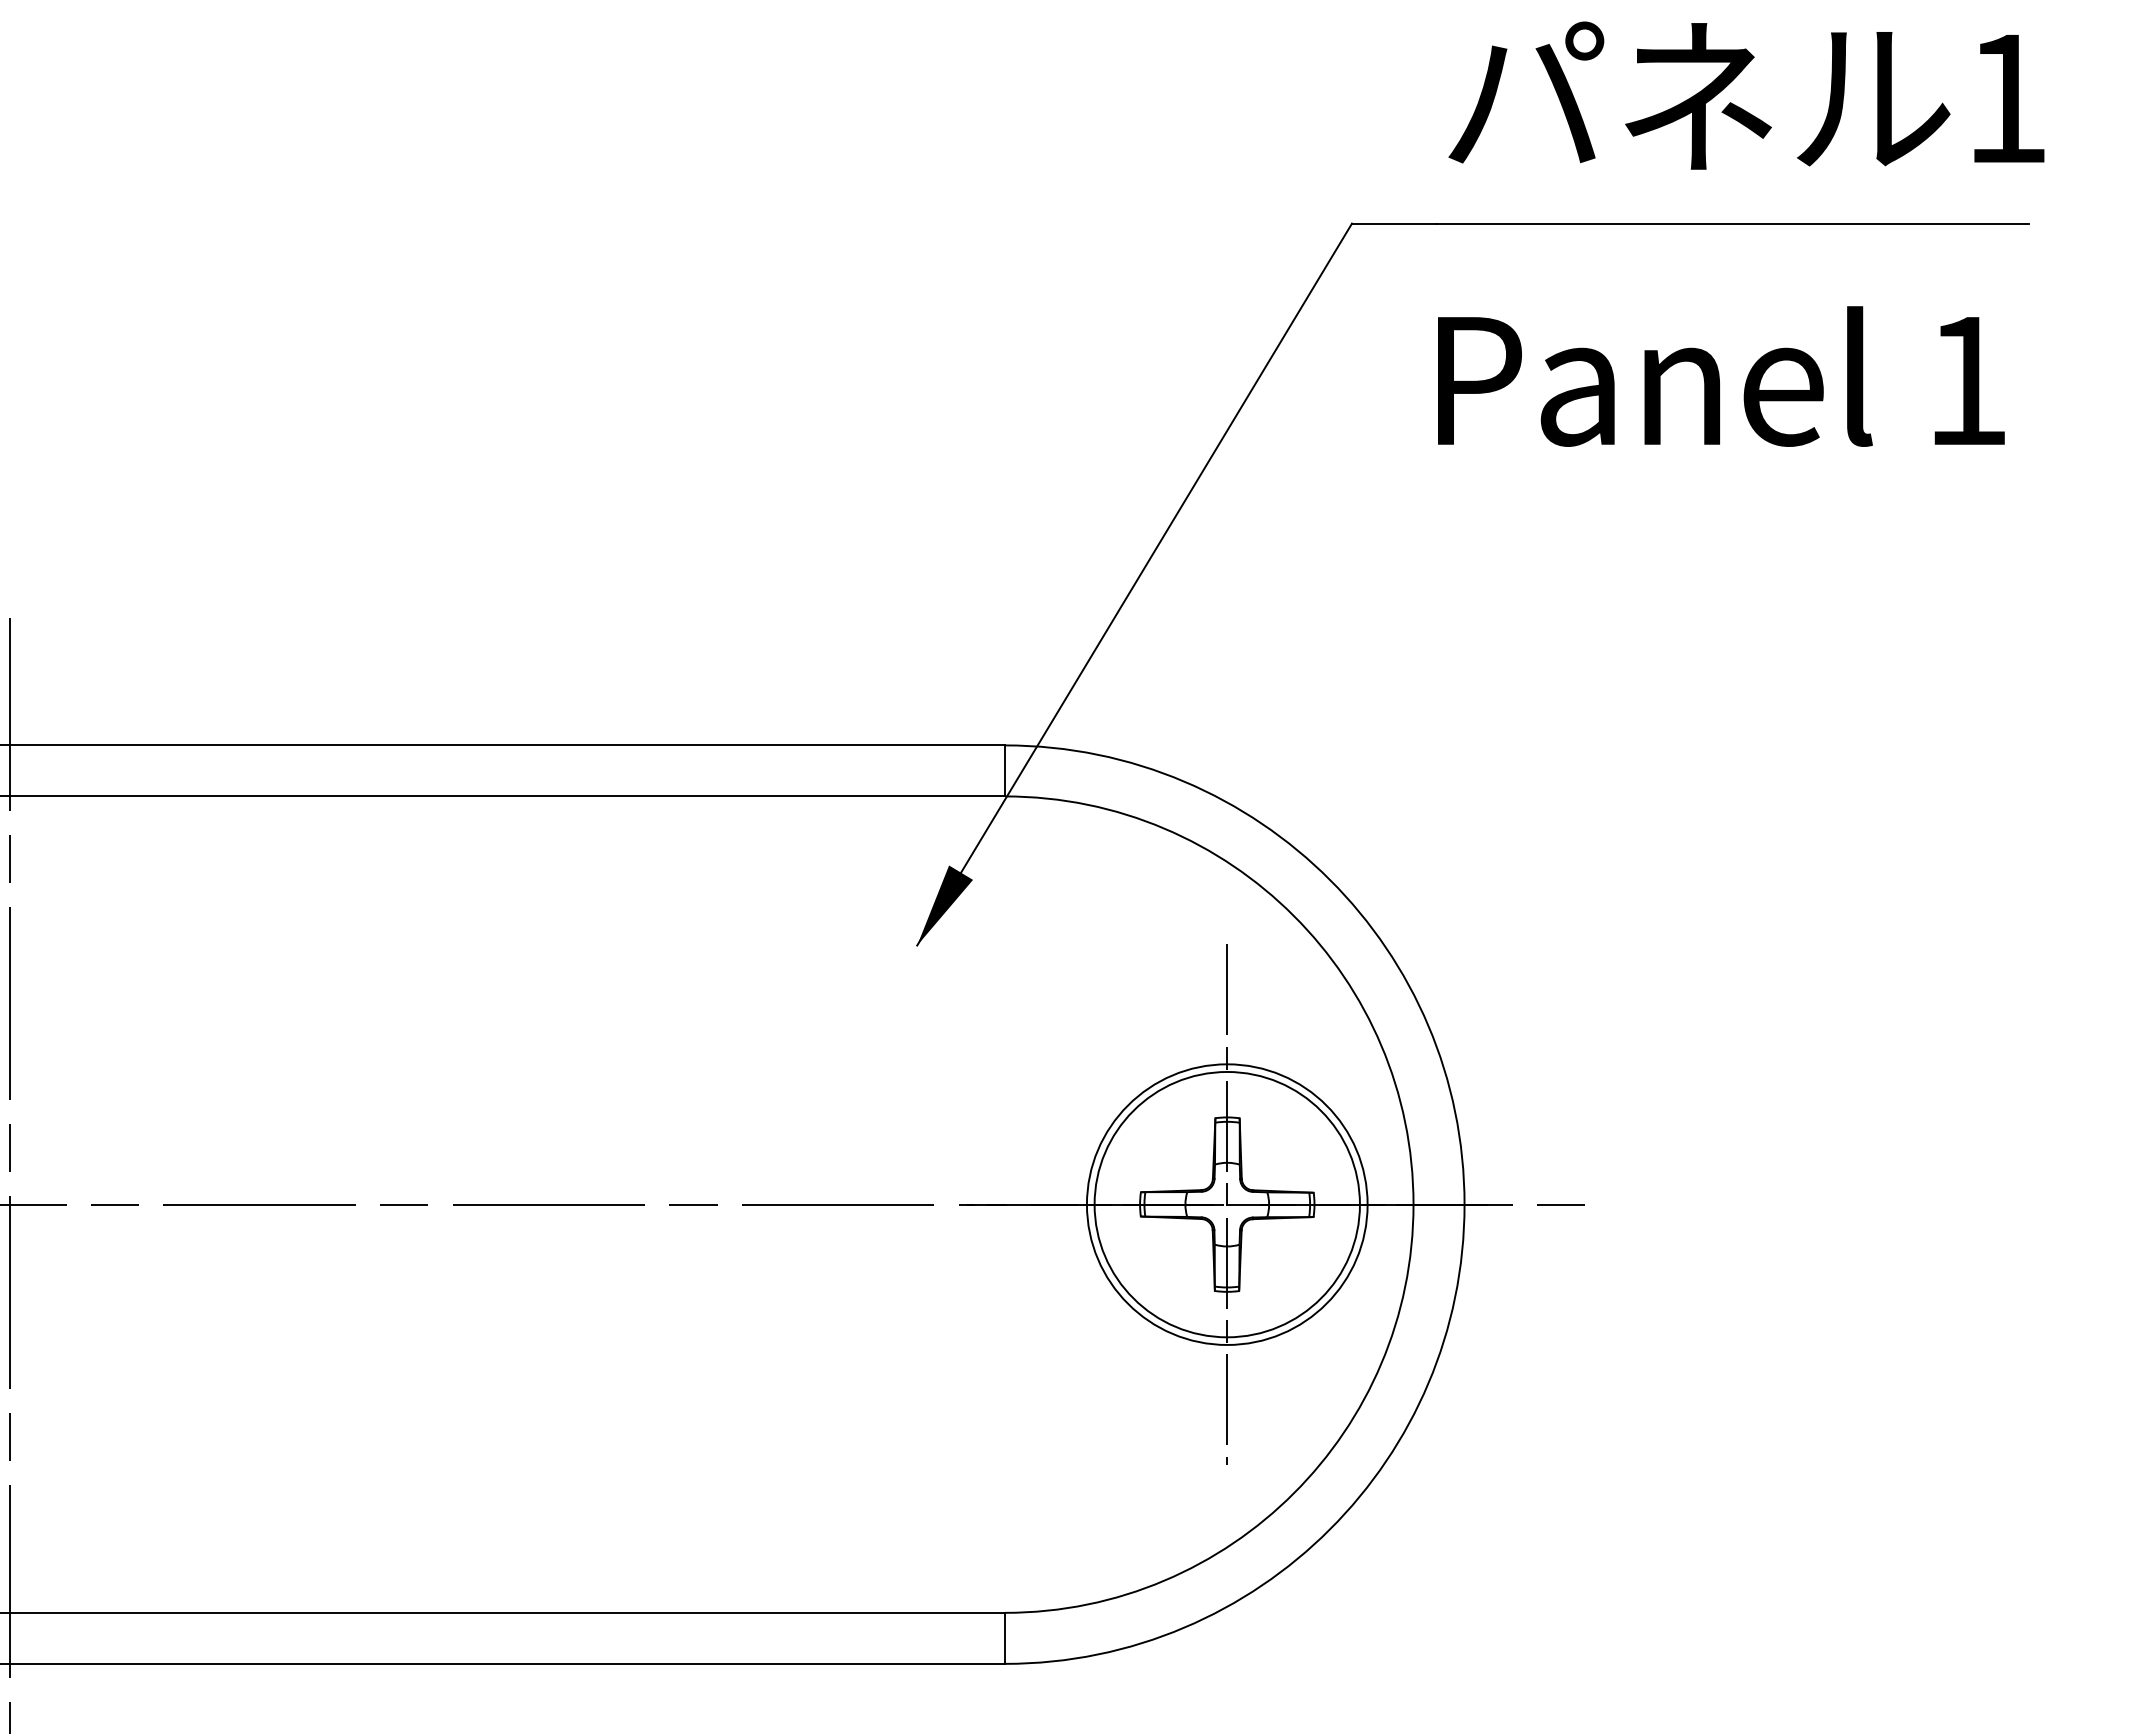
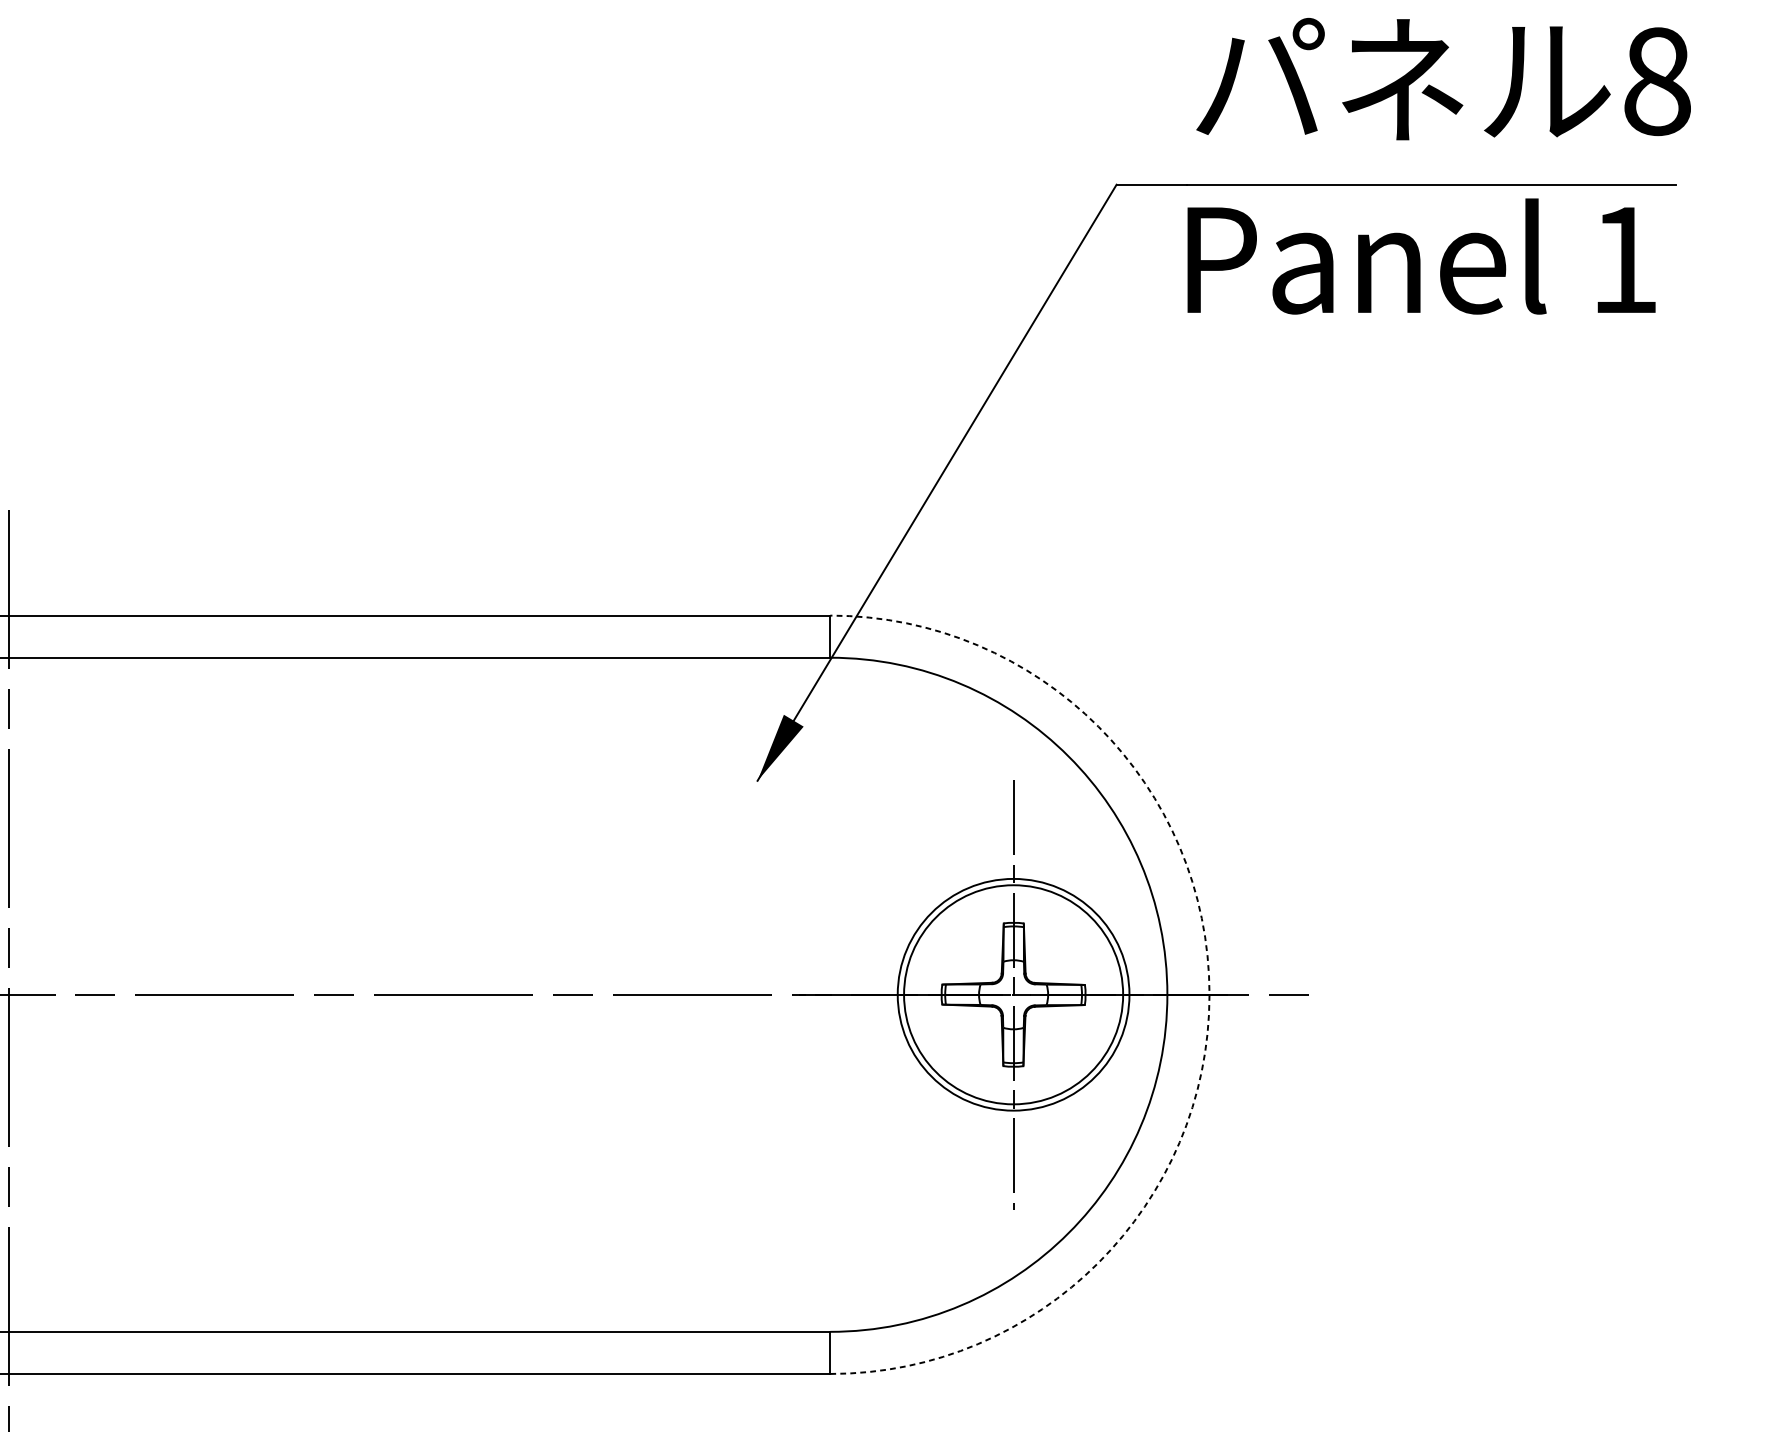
text: (2007, 98) -> (1657, 81), 1 -> 8
text: (1721, 376) -> (1421, 256), moved
arc: (1464, 1204) -> (1209, 994), solid -> dashed

